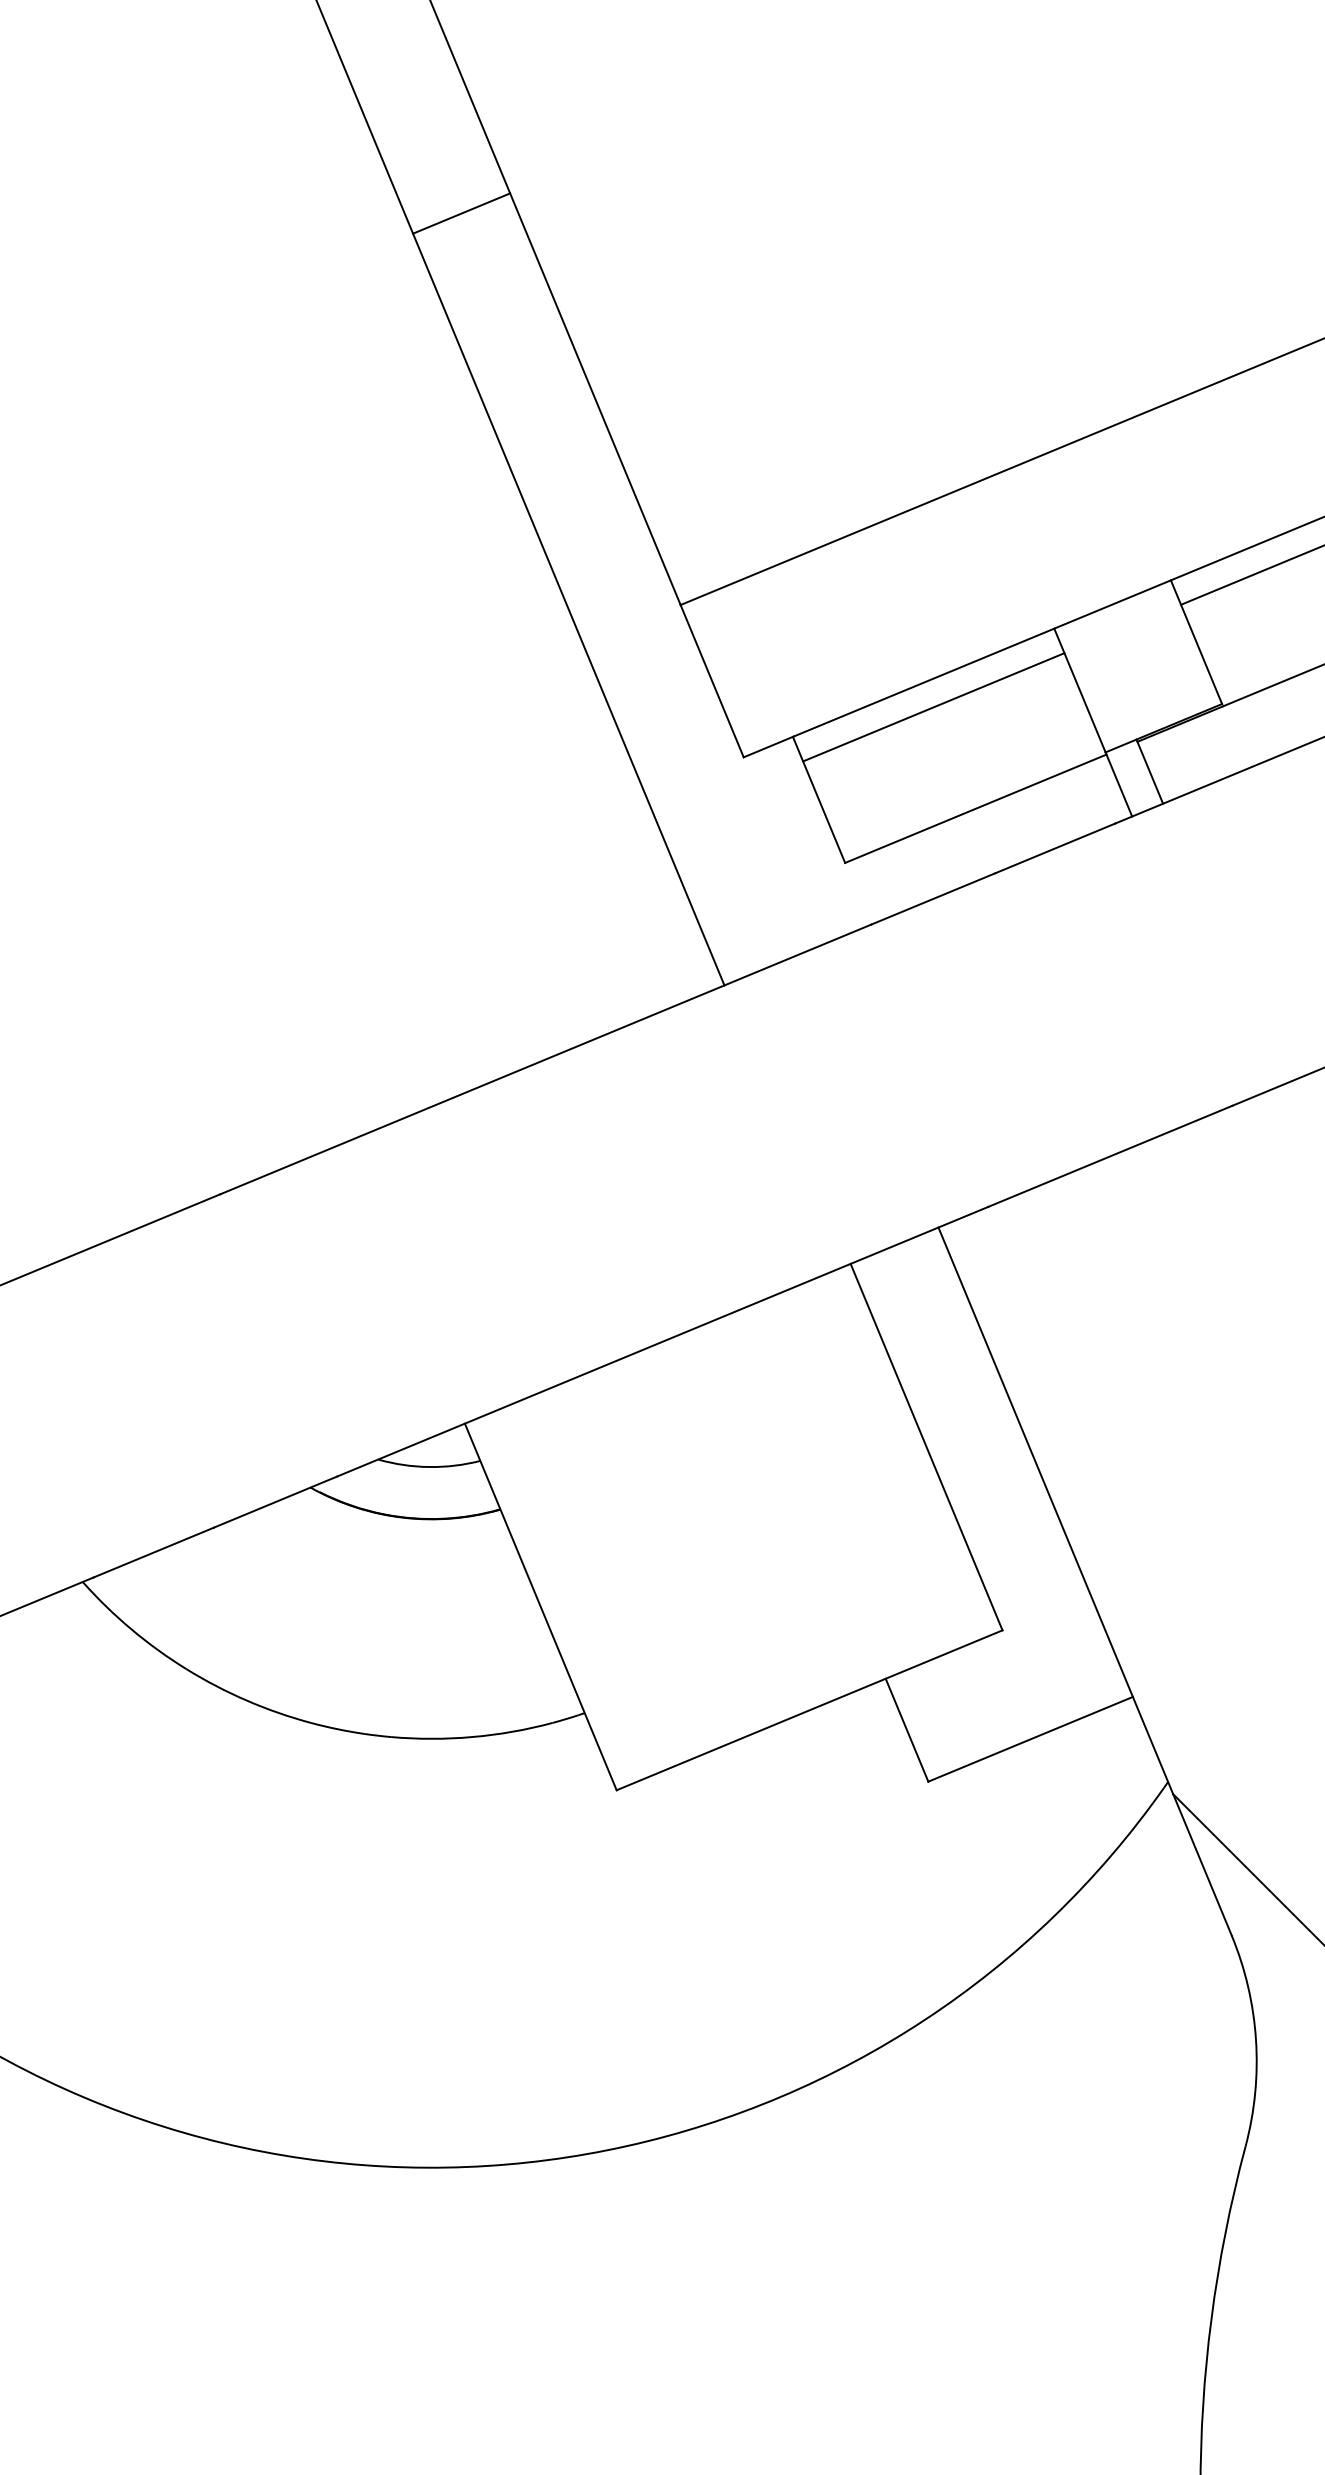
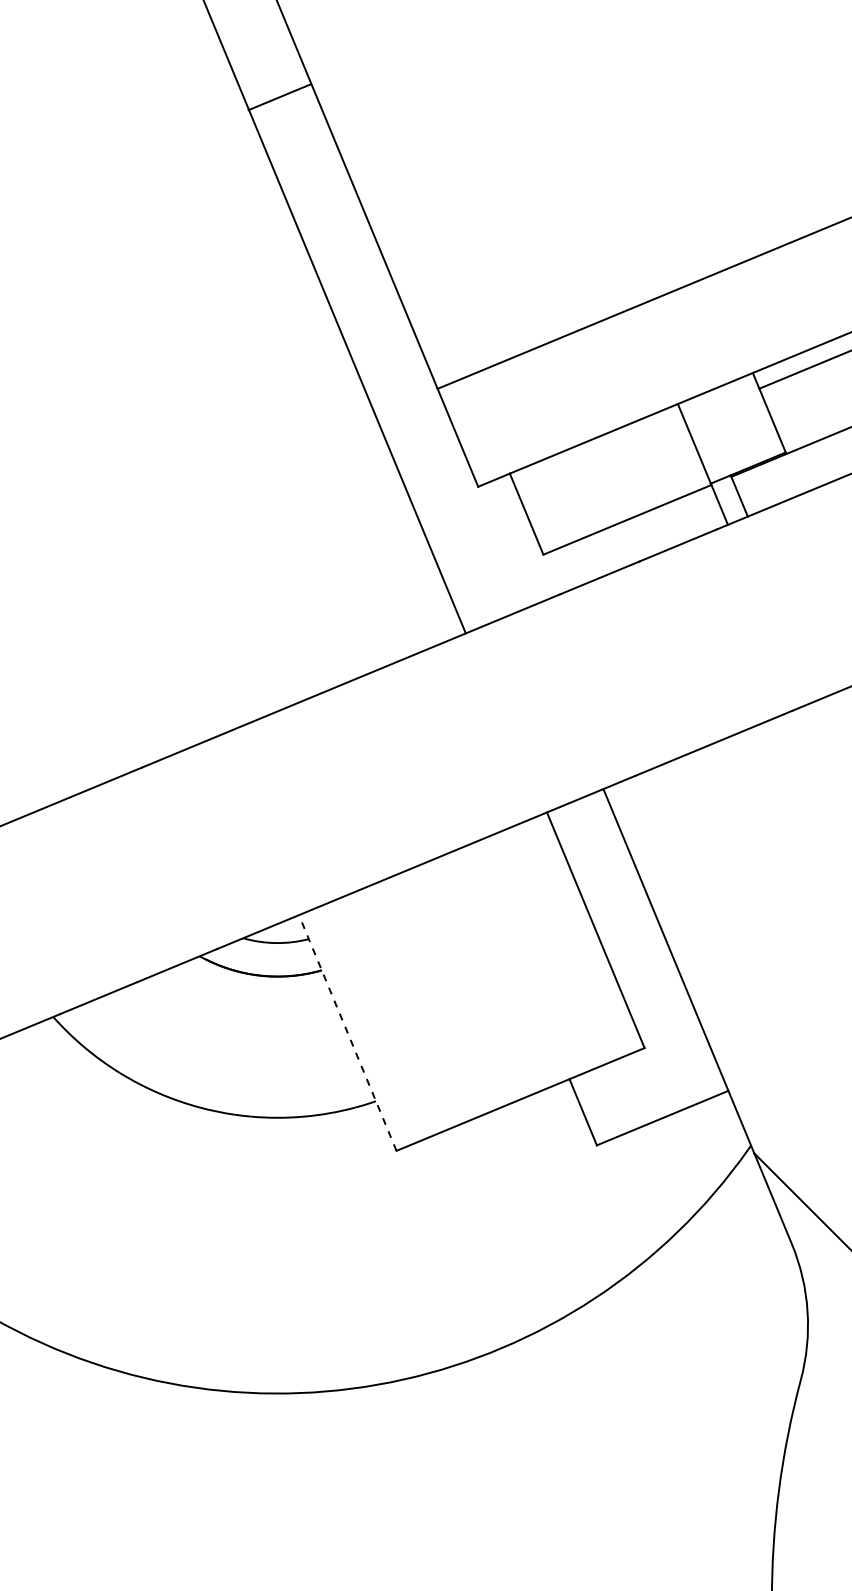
line: (461, 214) -> (279, 97), moved
line: (933, 707) -> (600, 454), removed
line: (540, 1607) -> (347, 1033), solid -> dashed

